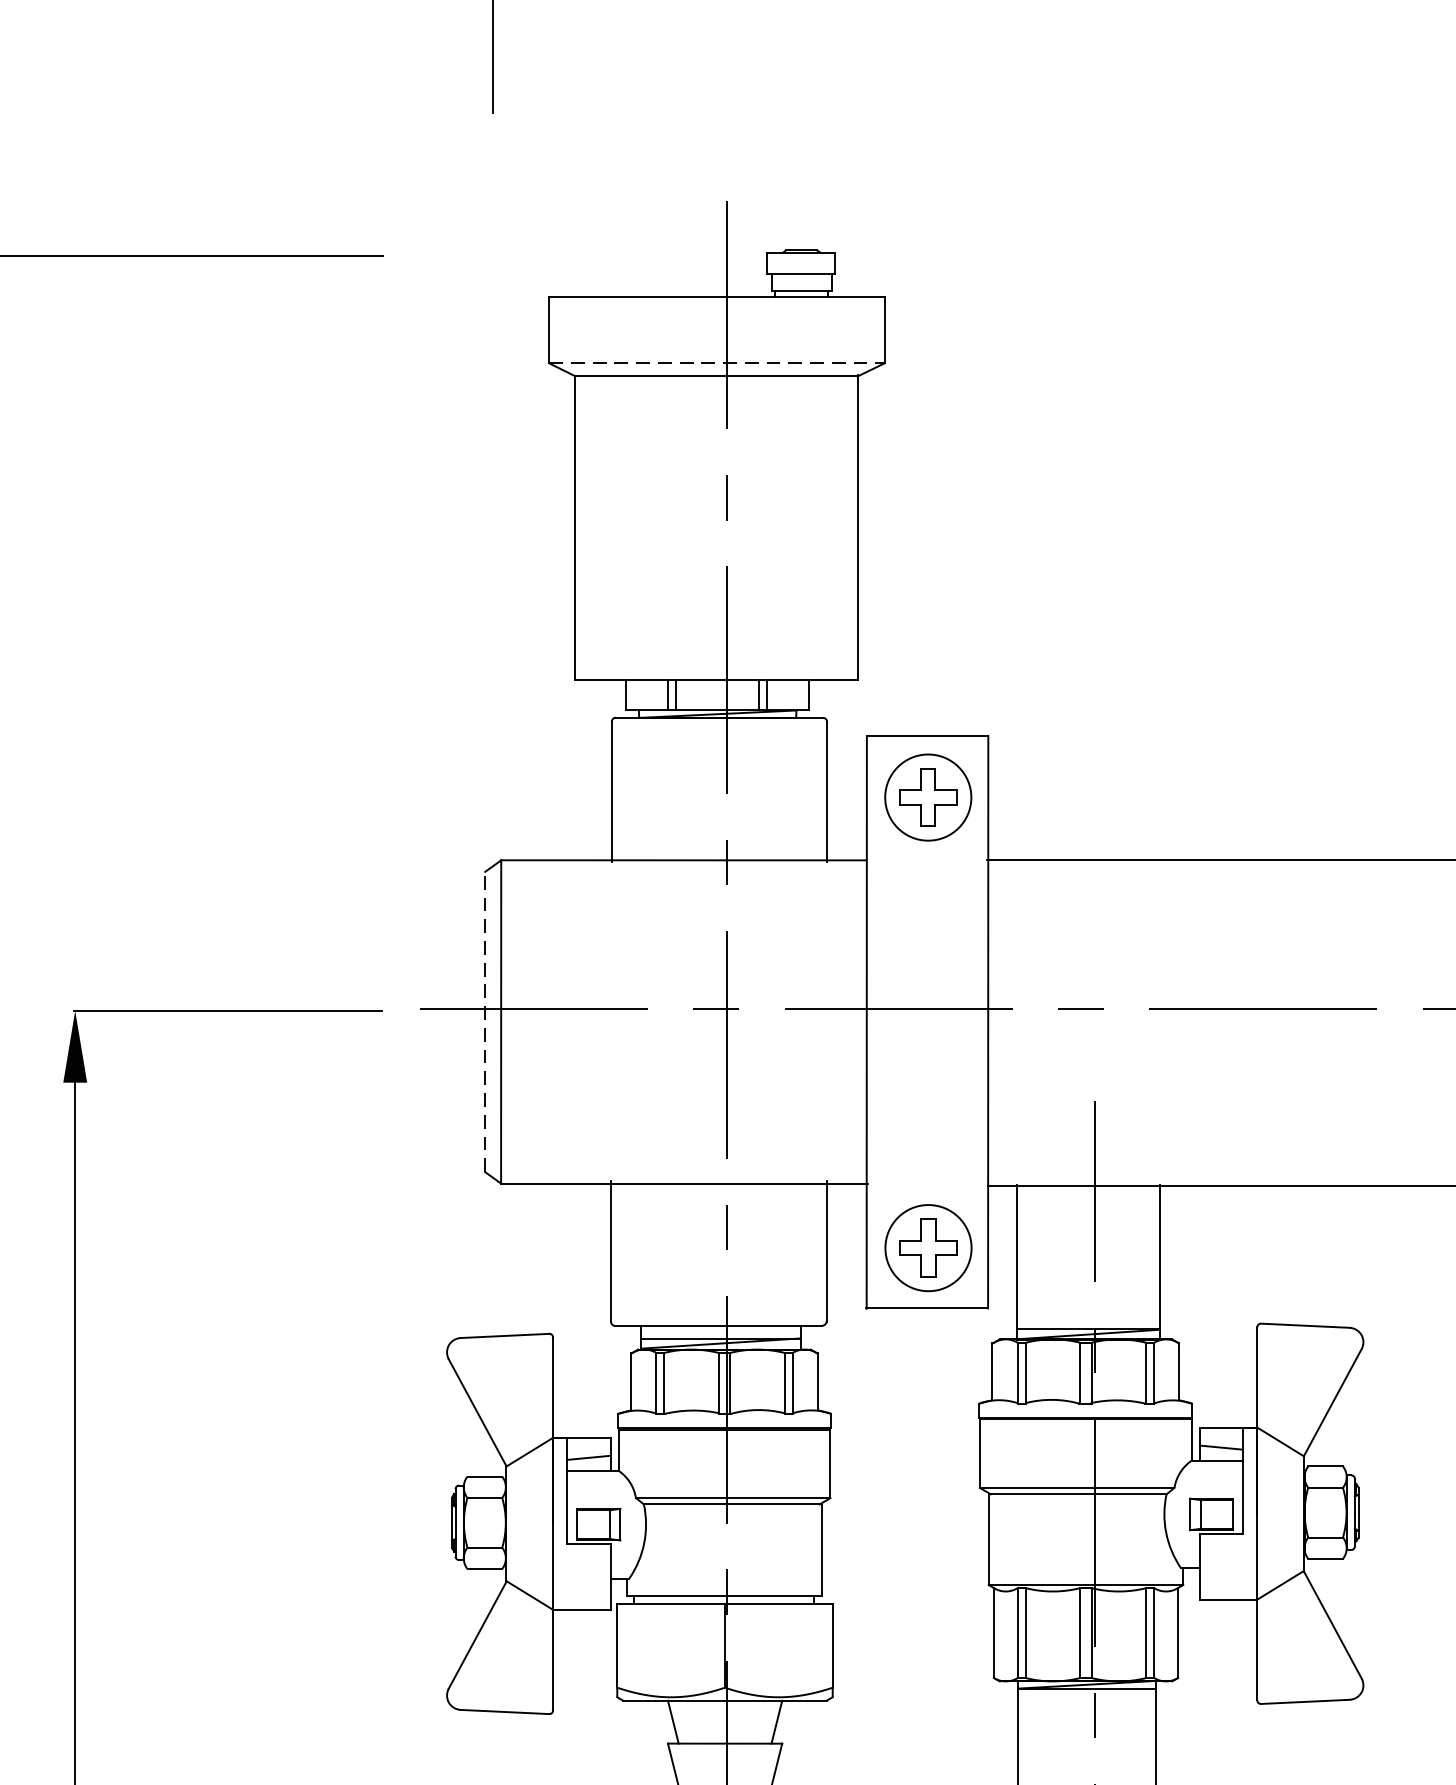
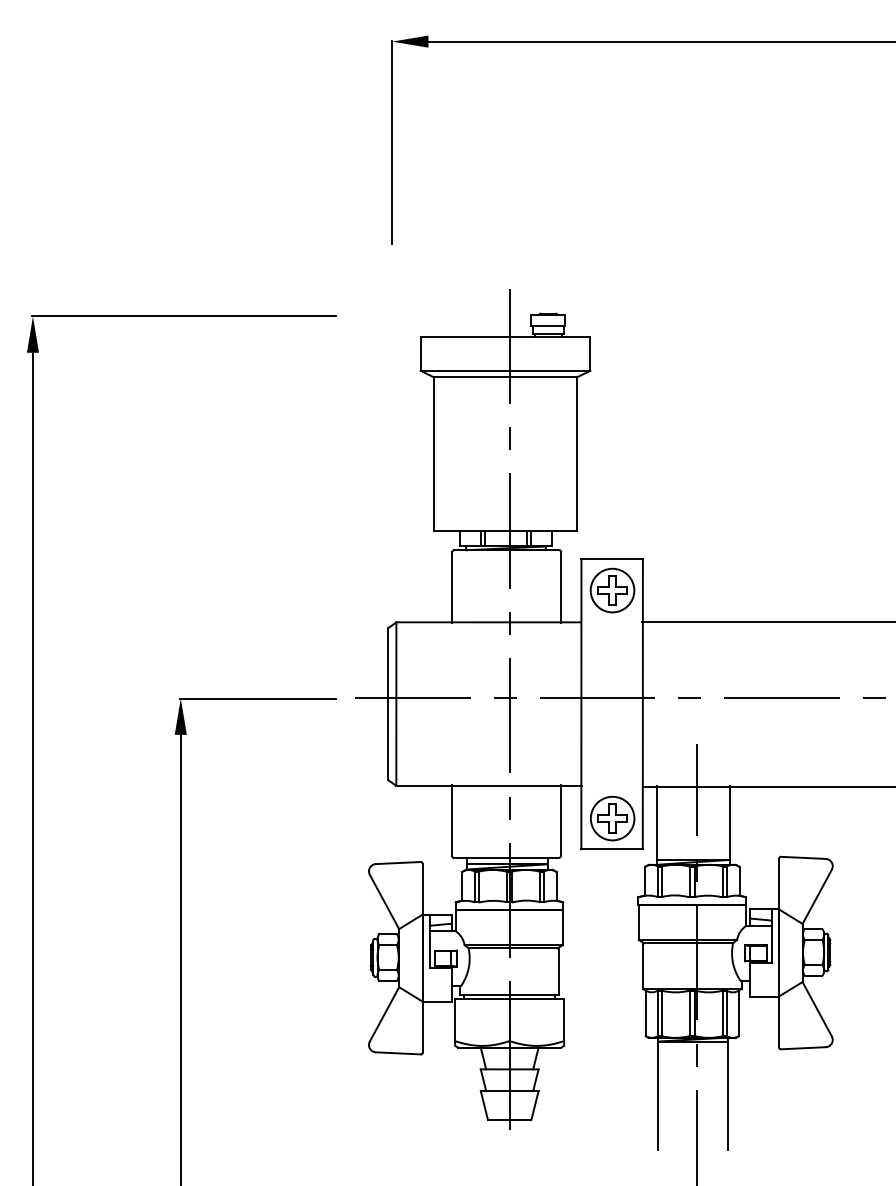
line: (716, 362) -> (505, 370), dashed -> solid
line: (485, 1022) -> (388, 704), dashed -> solid

